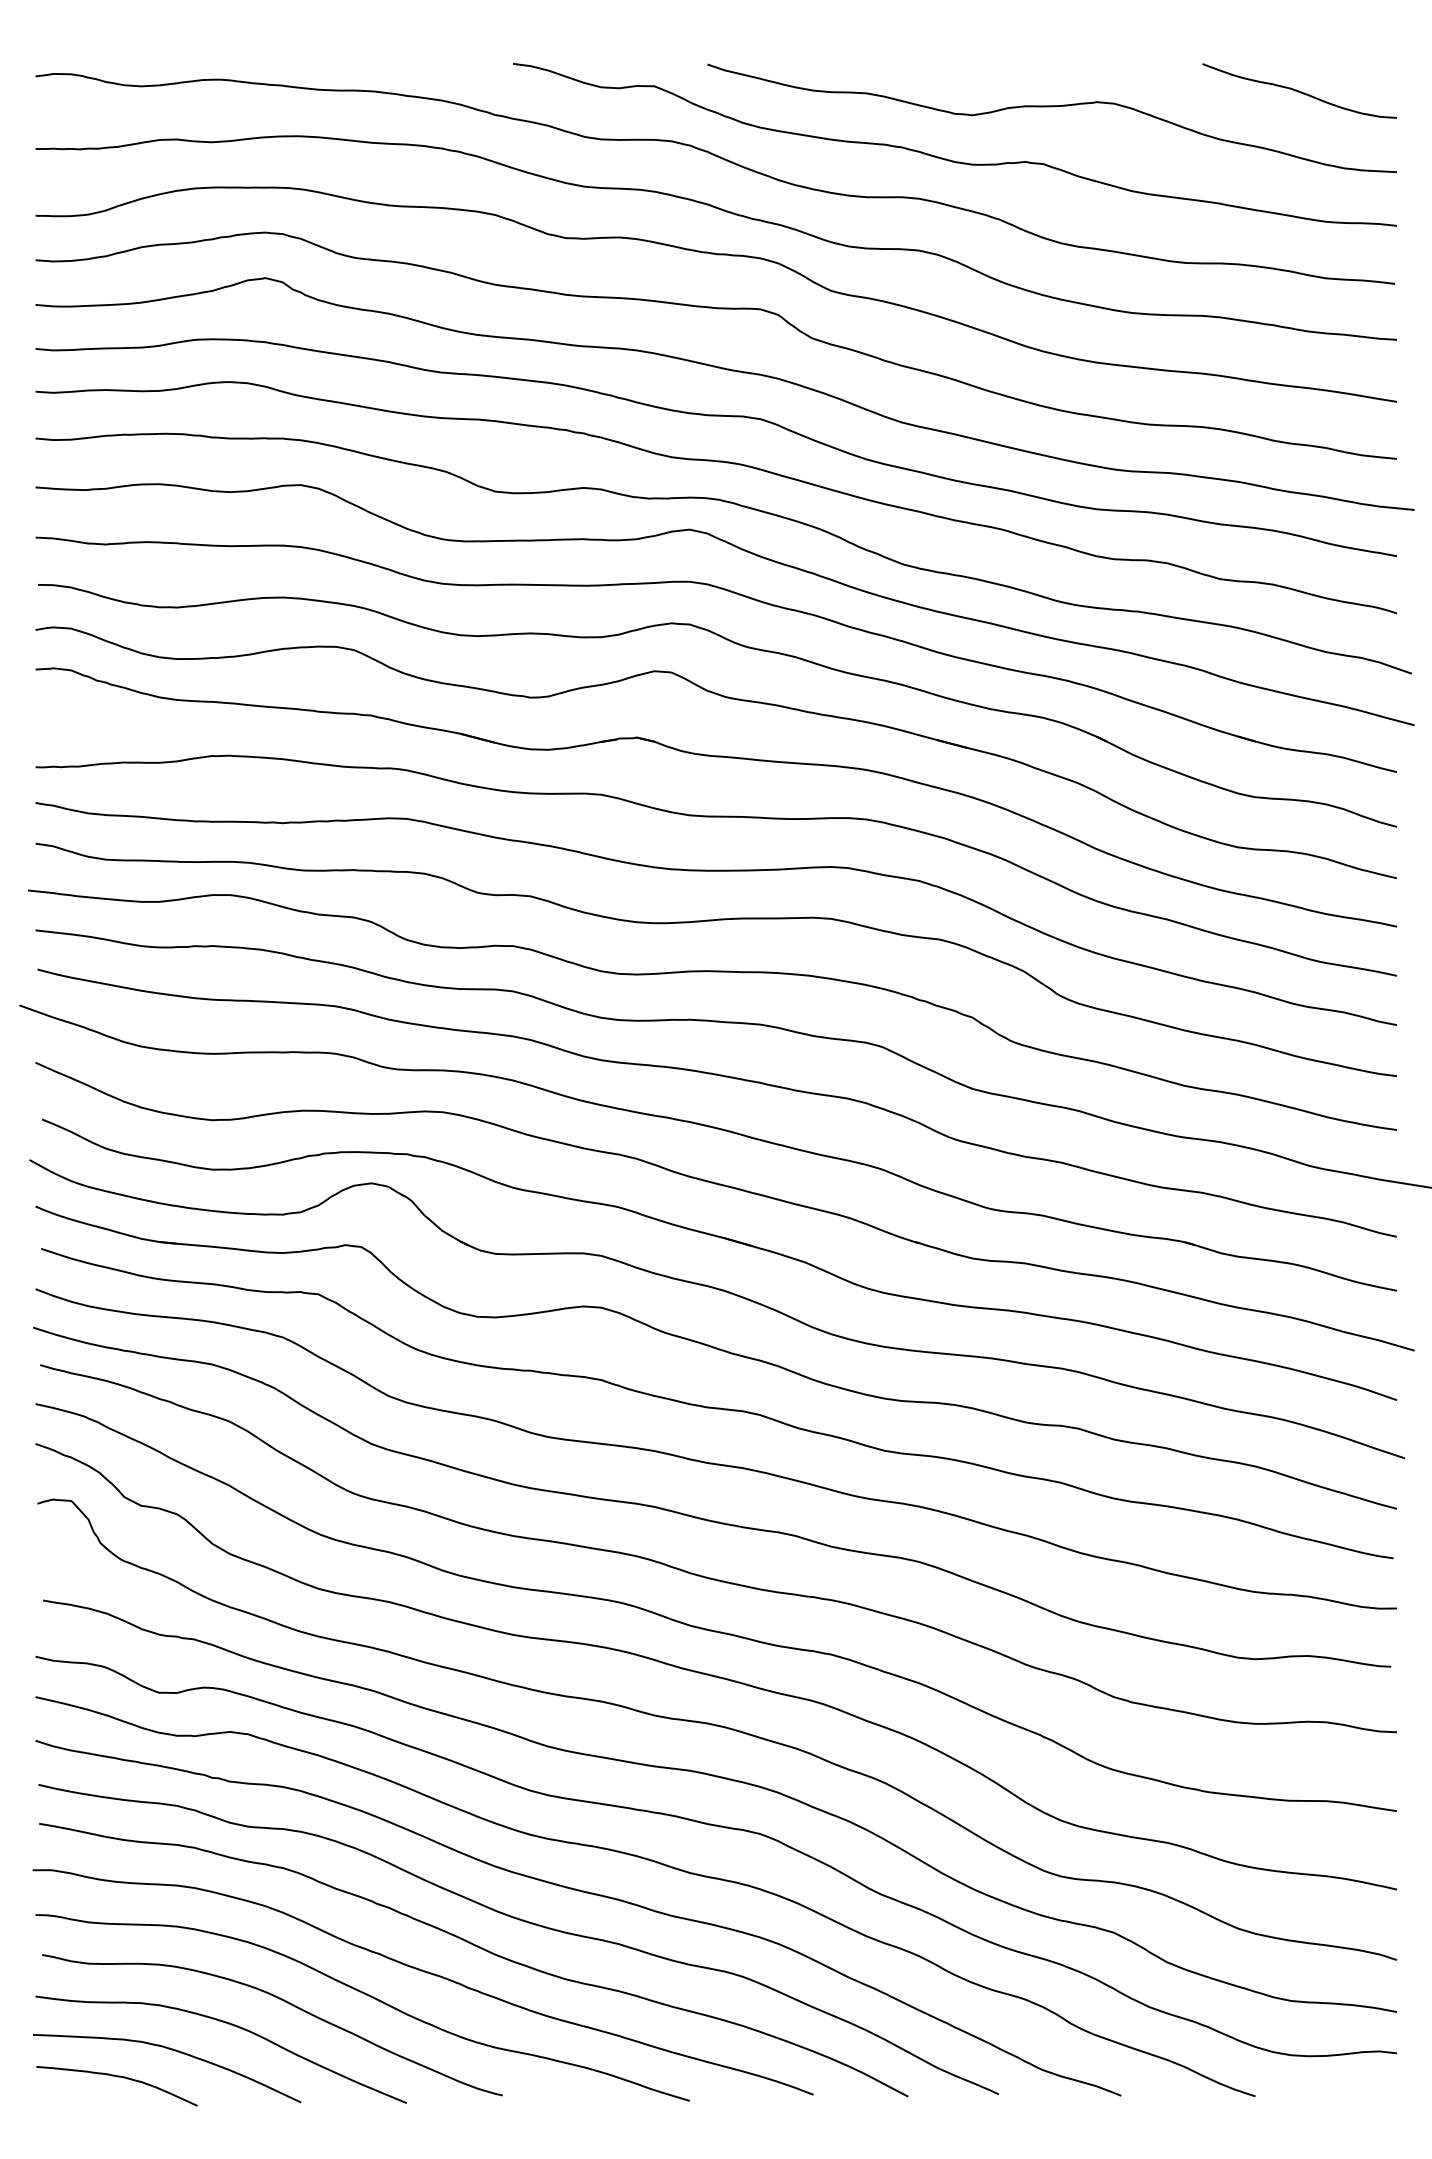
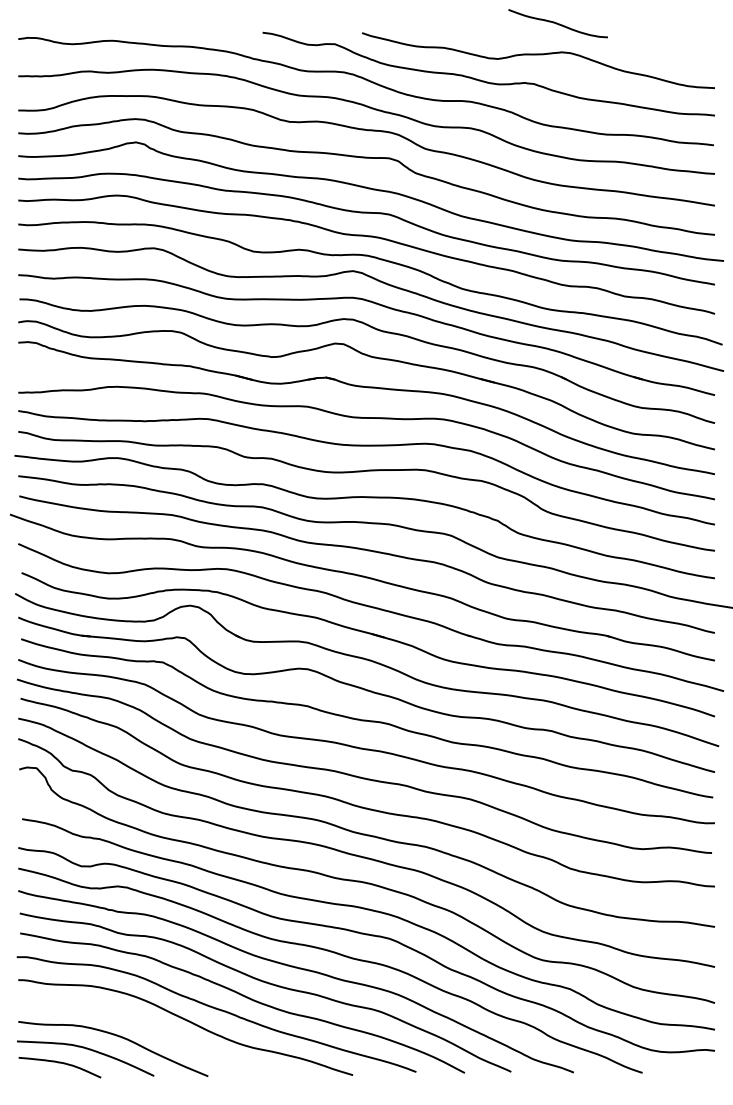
curve: (1298, 90) -> (557, 23), moved
curve: (282, 2001) -> (144, 1024), removed

